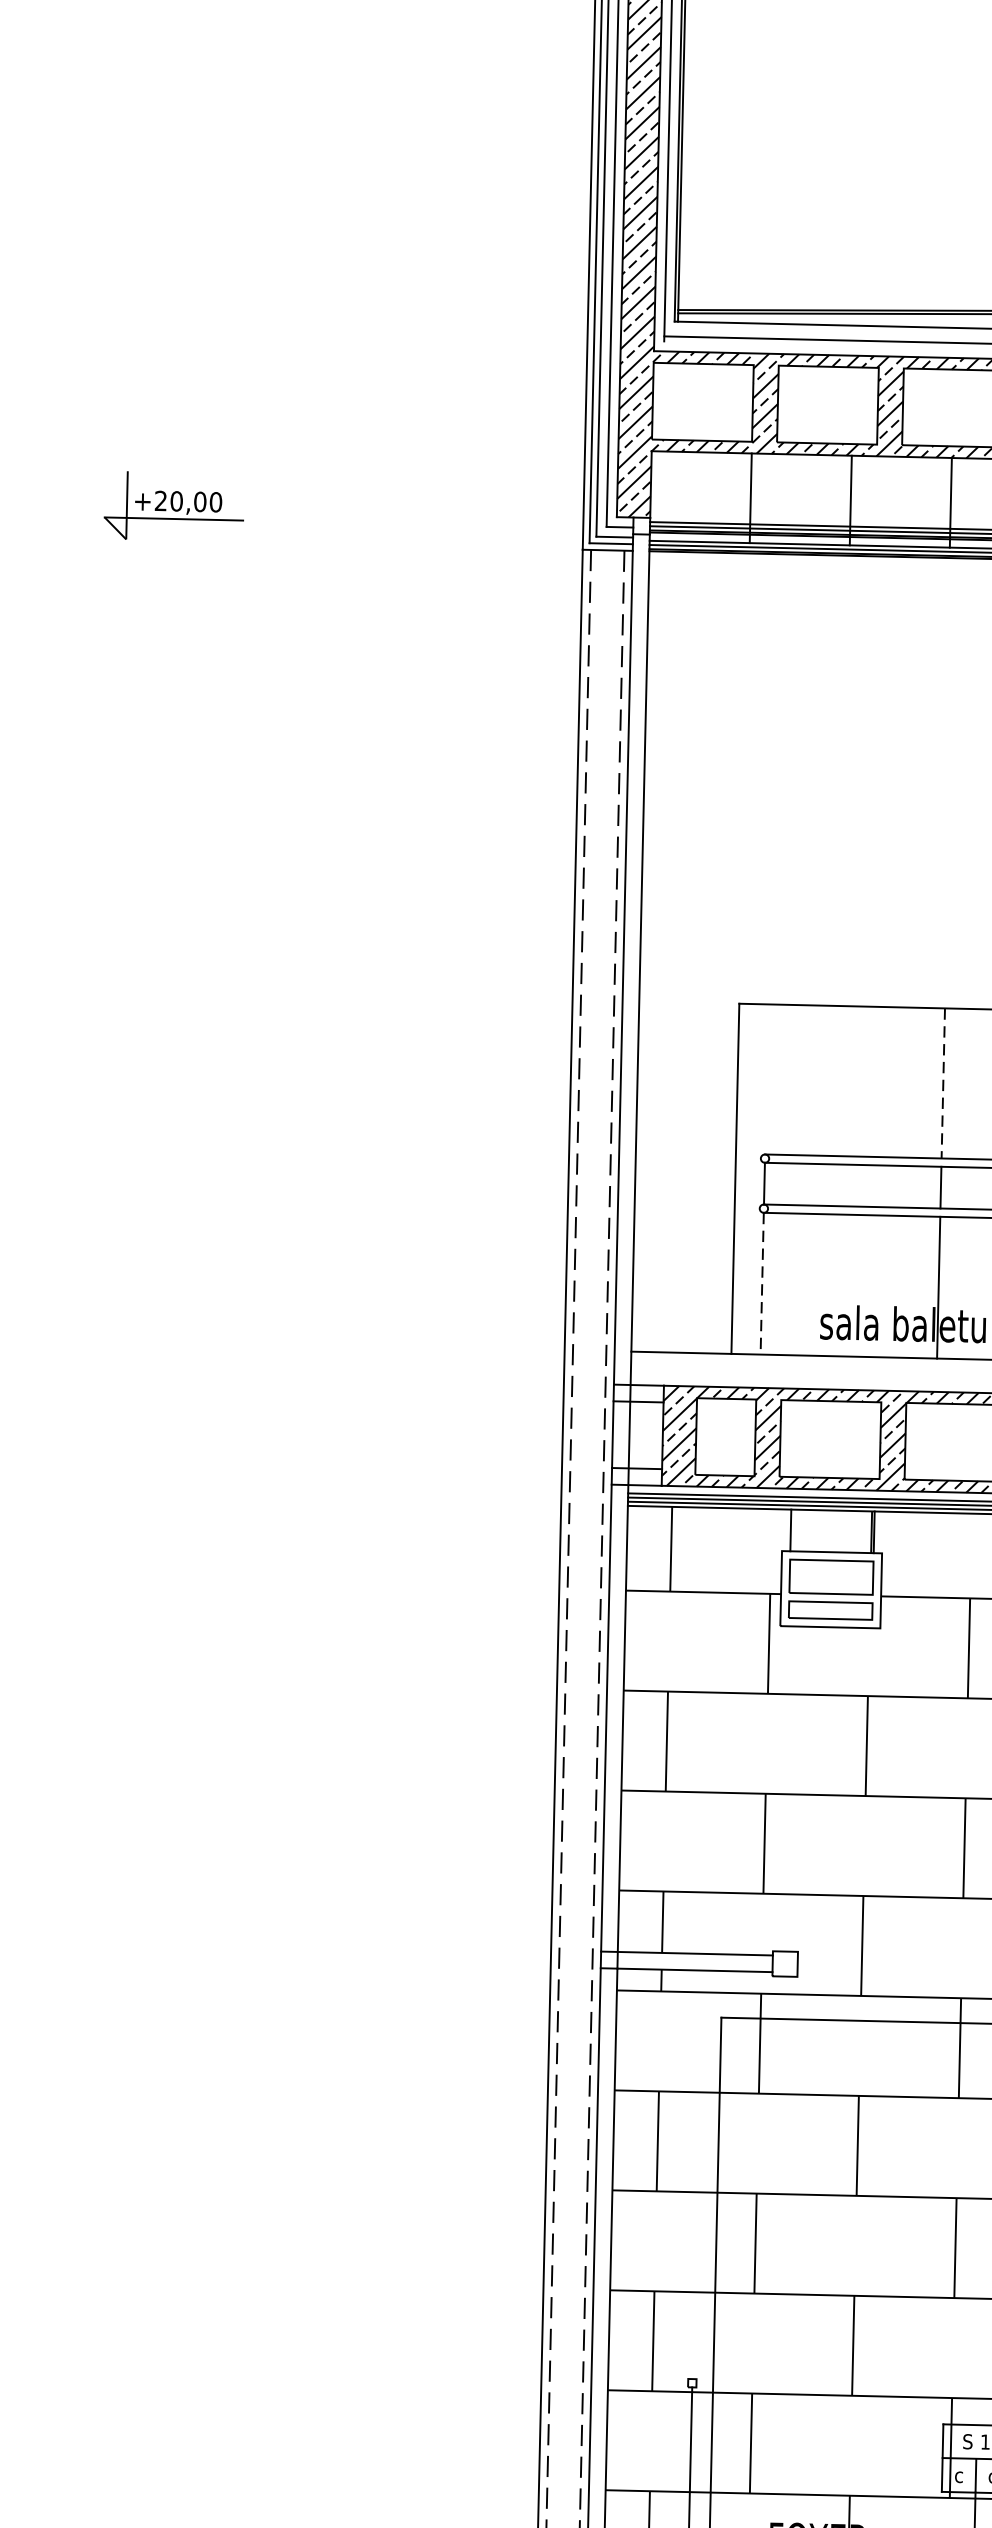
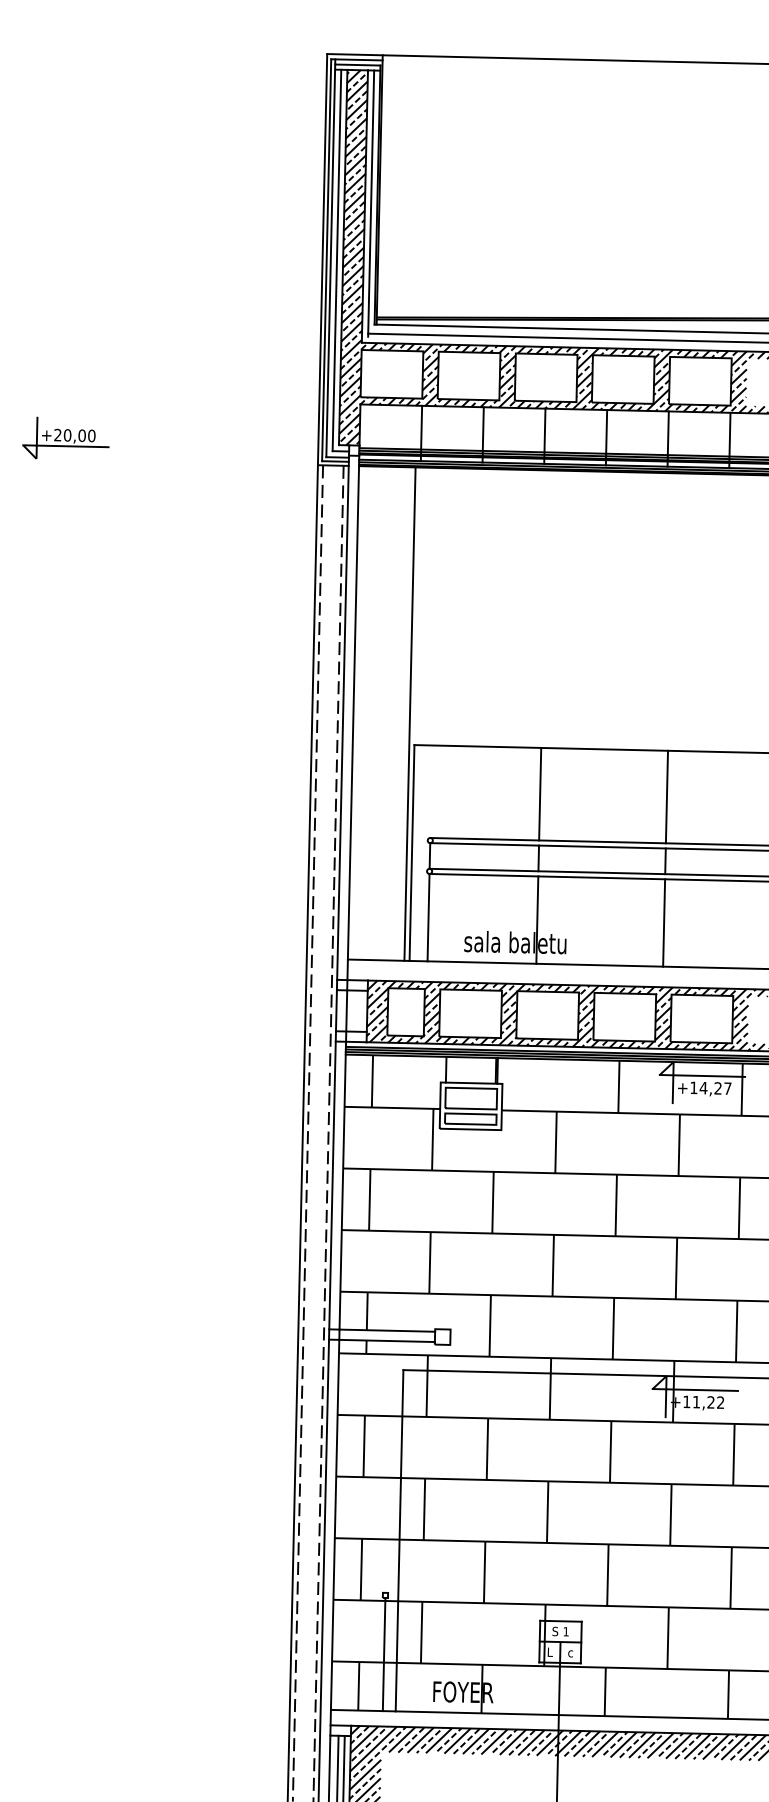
line: (731, 952) -> (409, 713), added
line: (943, 1083) -> (540, 794), dashed -> solid
line: (762, 1283) -> (428, 917), dashed -> solid
text: (958, 2474) -> (549, 1651), c -> L

